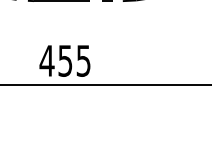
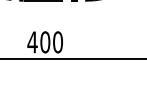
text: (74, 61) -> (51, 42), 455 -> 400

